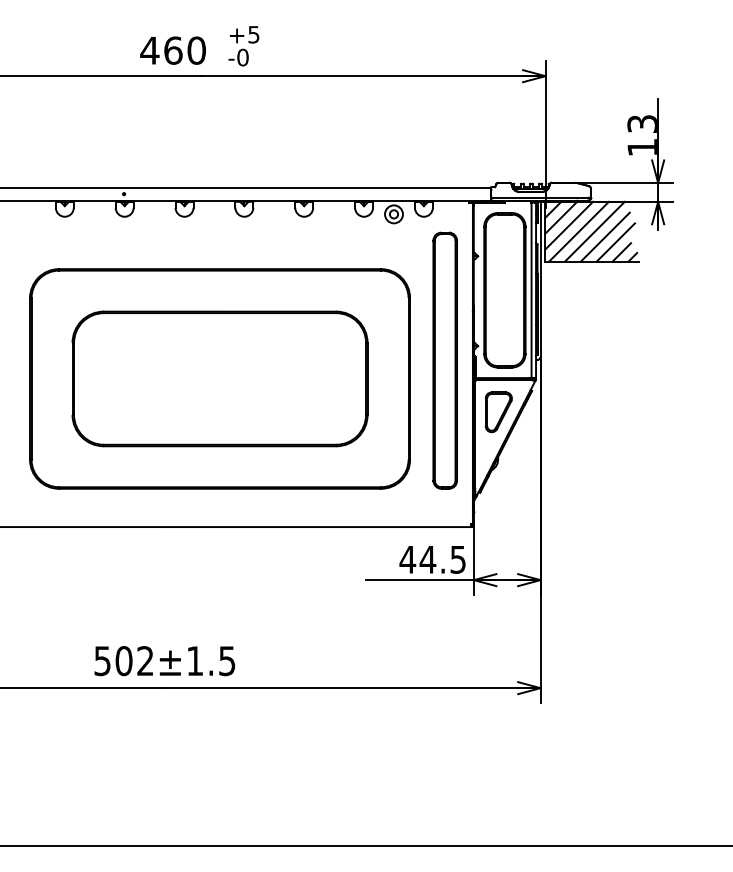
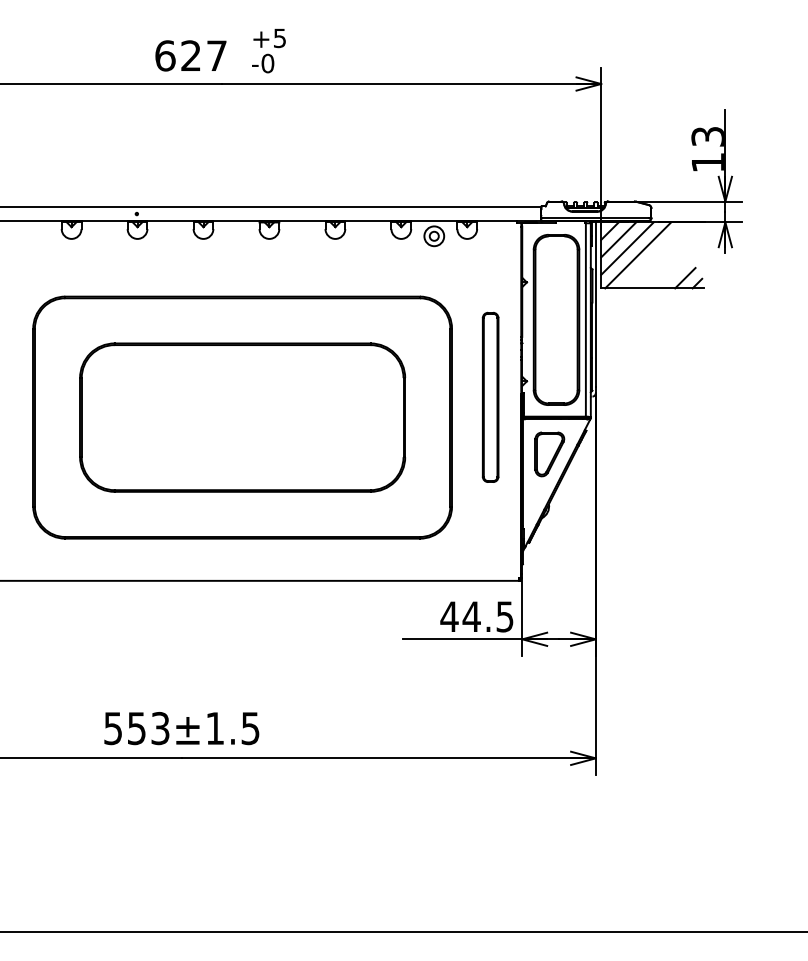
text: (172, 50) -> (190, 55), 460 -> 627
line: (594, 231) -> (655, 255), removed
line: (604, 236) -> (666, 260), removed
line: (615, 242) -> (678, 267), removed
part: (444, 360) -> (489, 397), size x0.6
text: (134, 661) -> (148, 728), 502±1.5 -> 553±1.5

